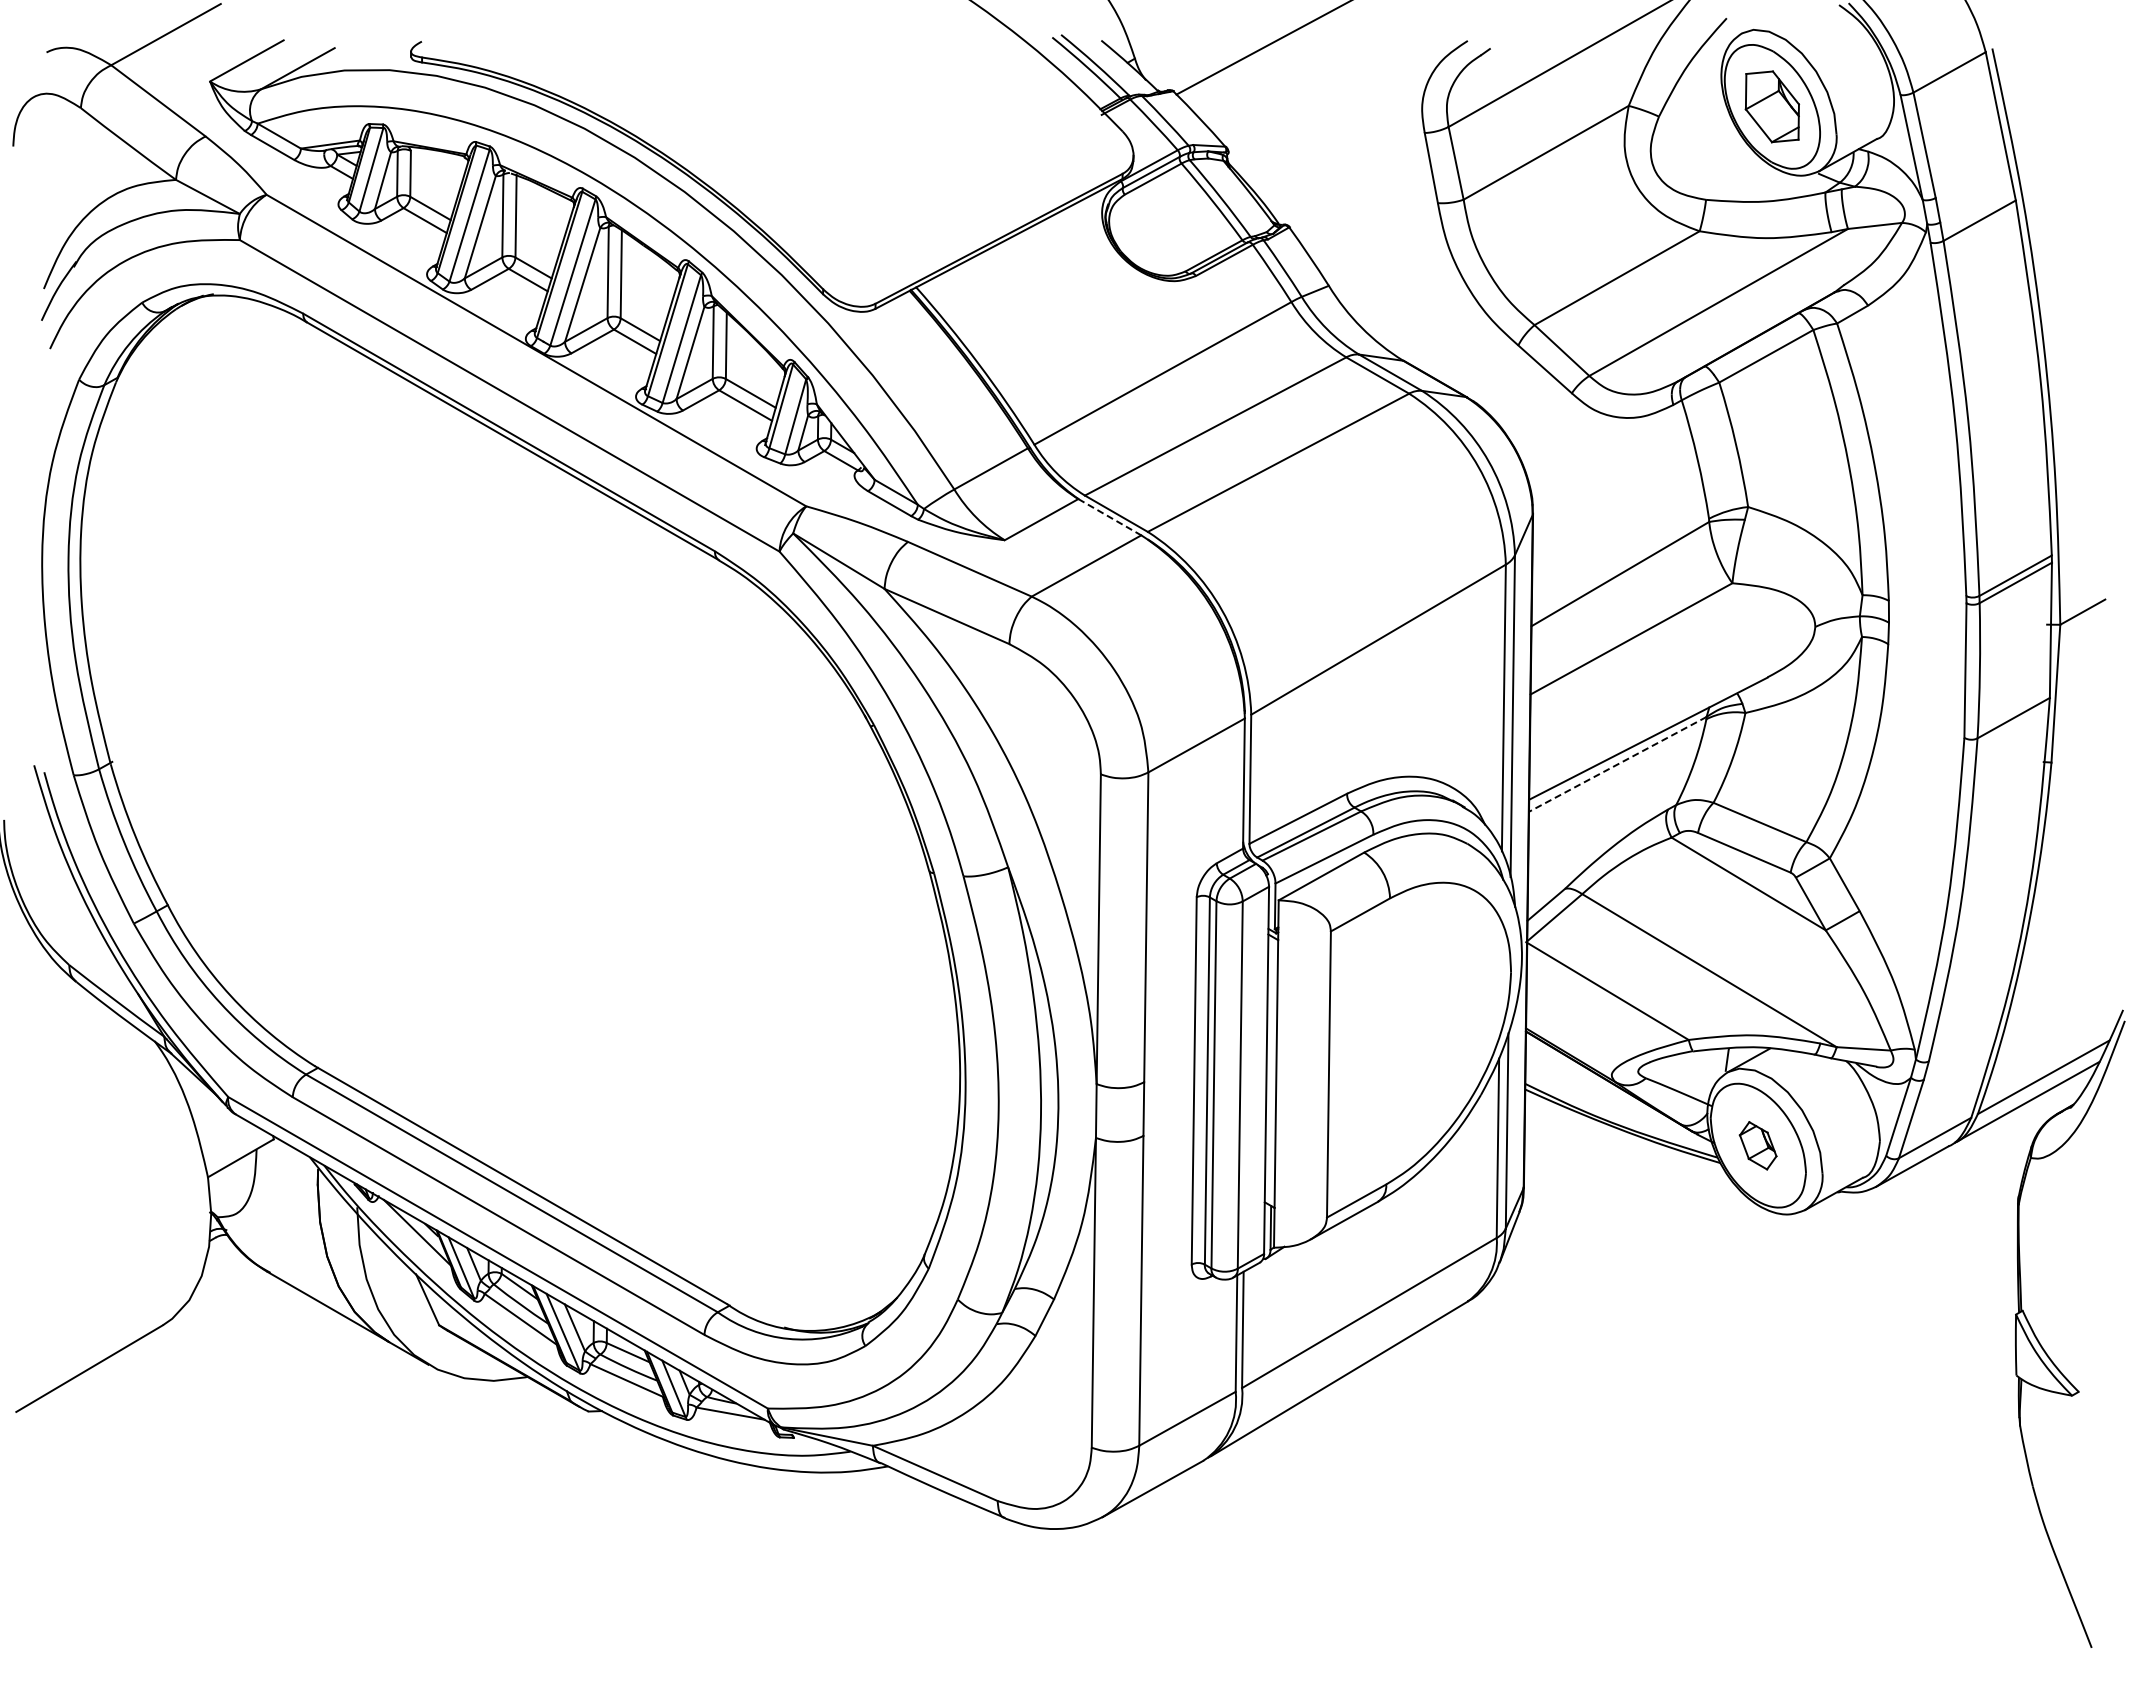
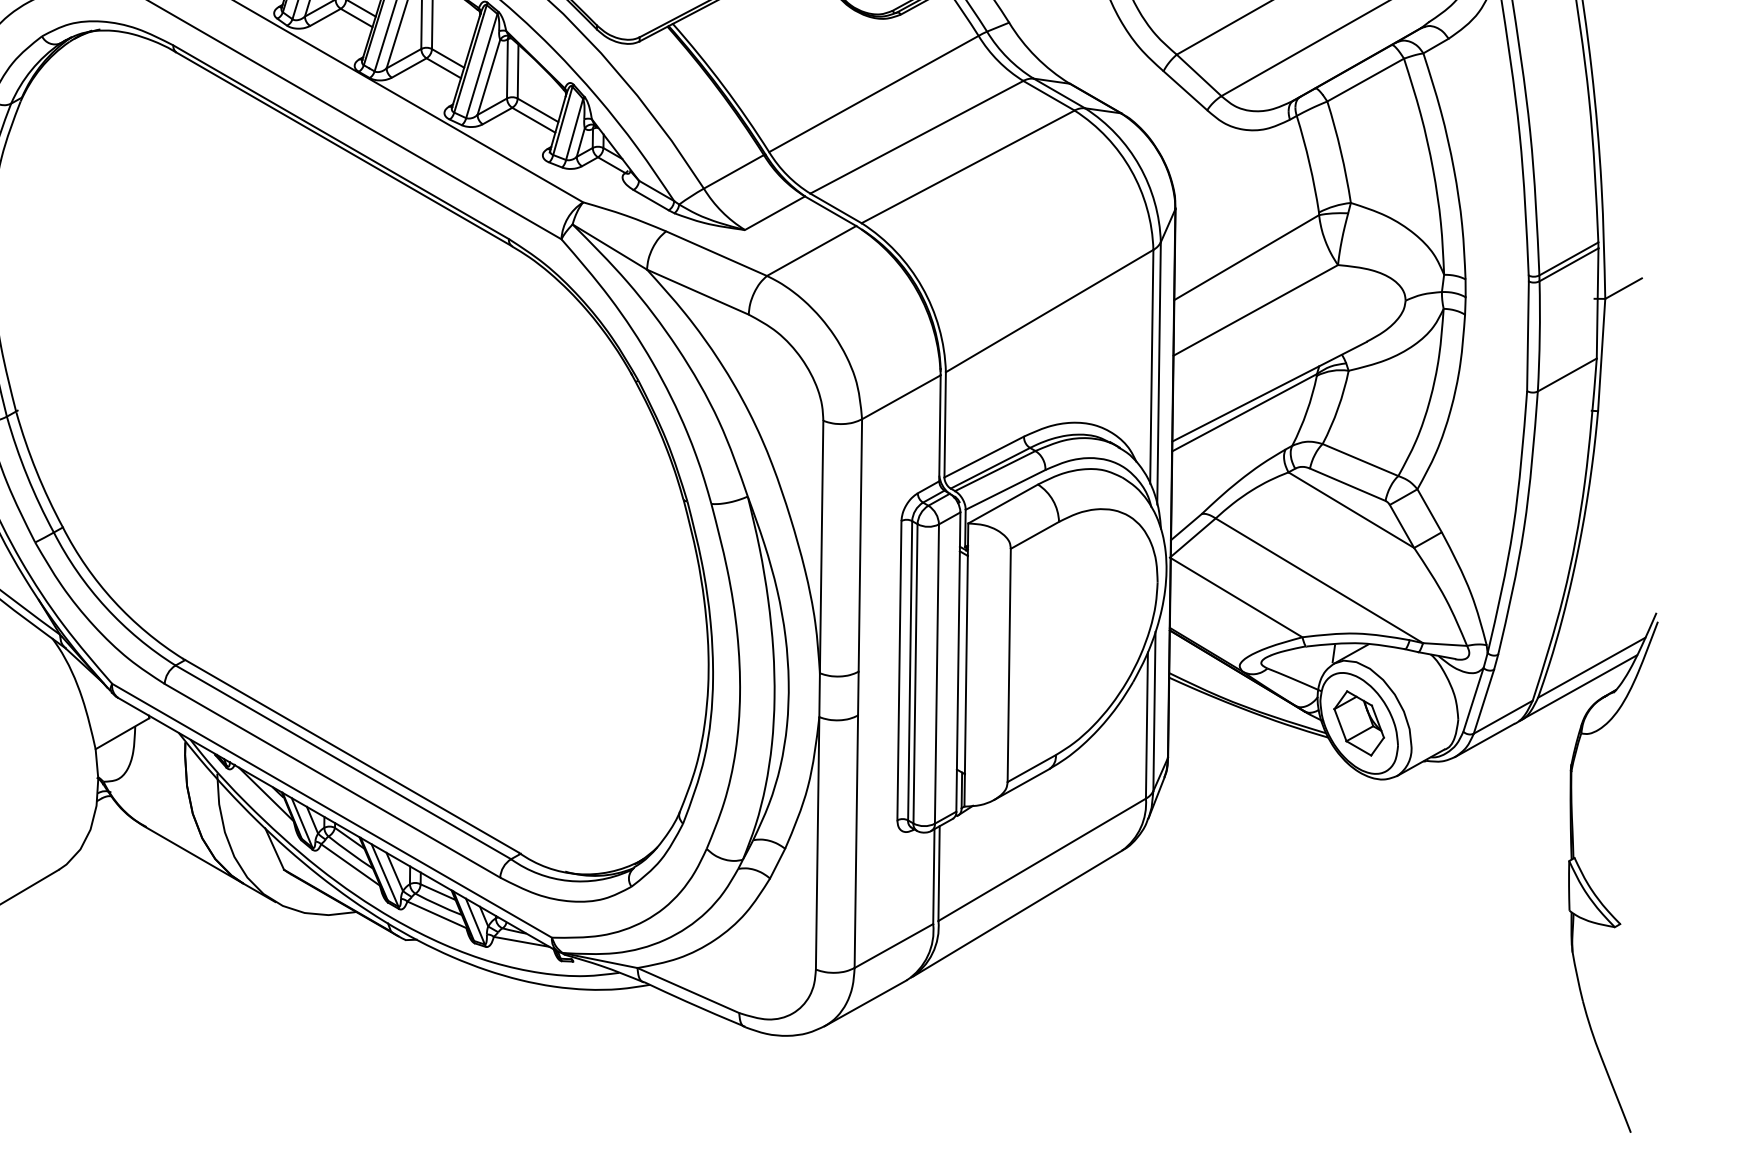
line: (1110, 517) -> (831, 211), dashed -> solid
line: (1617, 764) -> (1244, 412), dashed -> solid
part: (1757, 1145) -> (1358, 723), size x1.67

